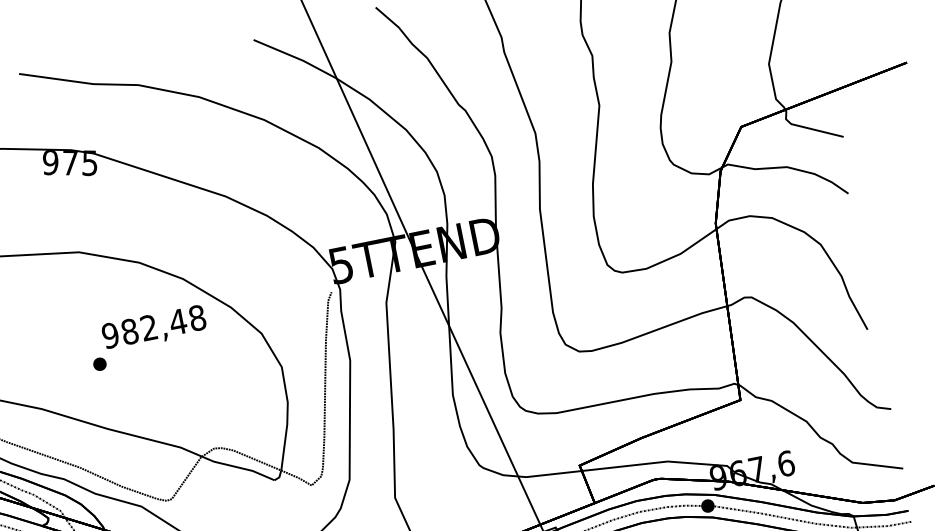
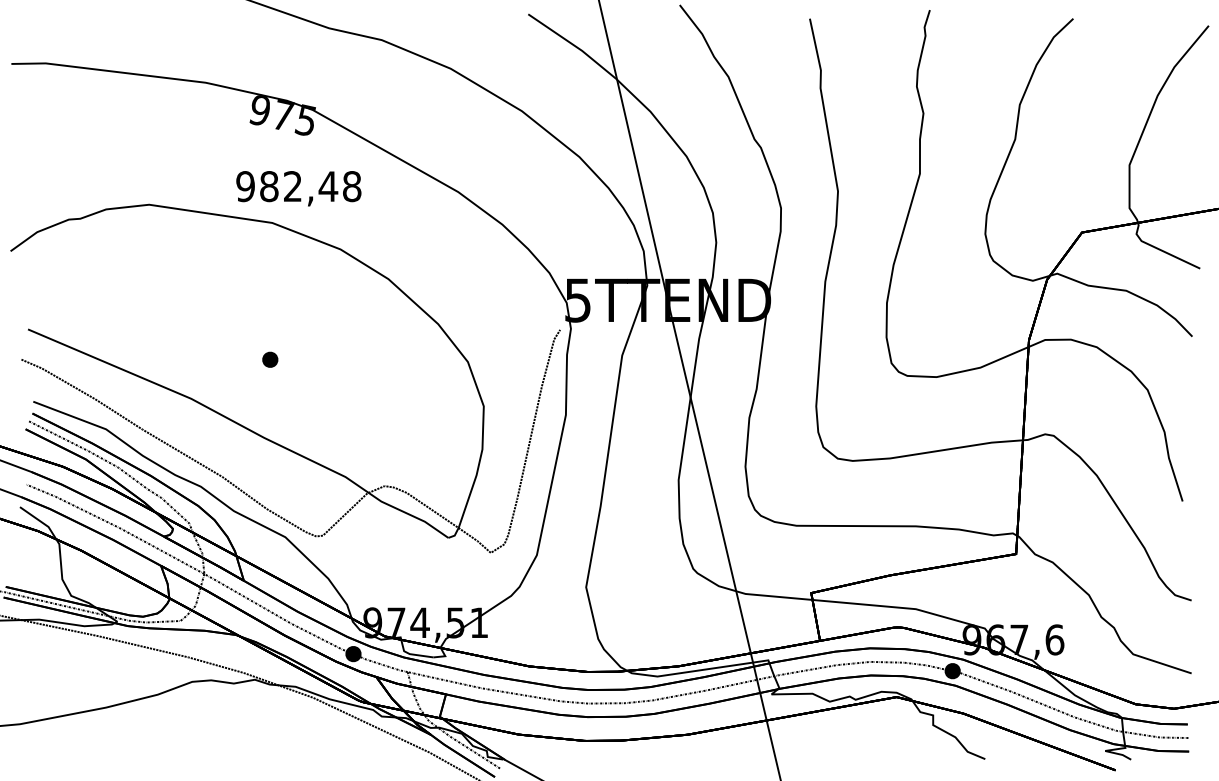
text: (154, 328) -> (298, 188), moved

